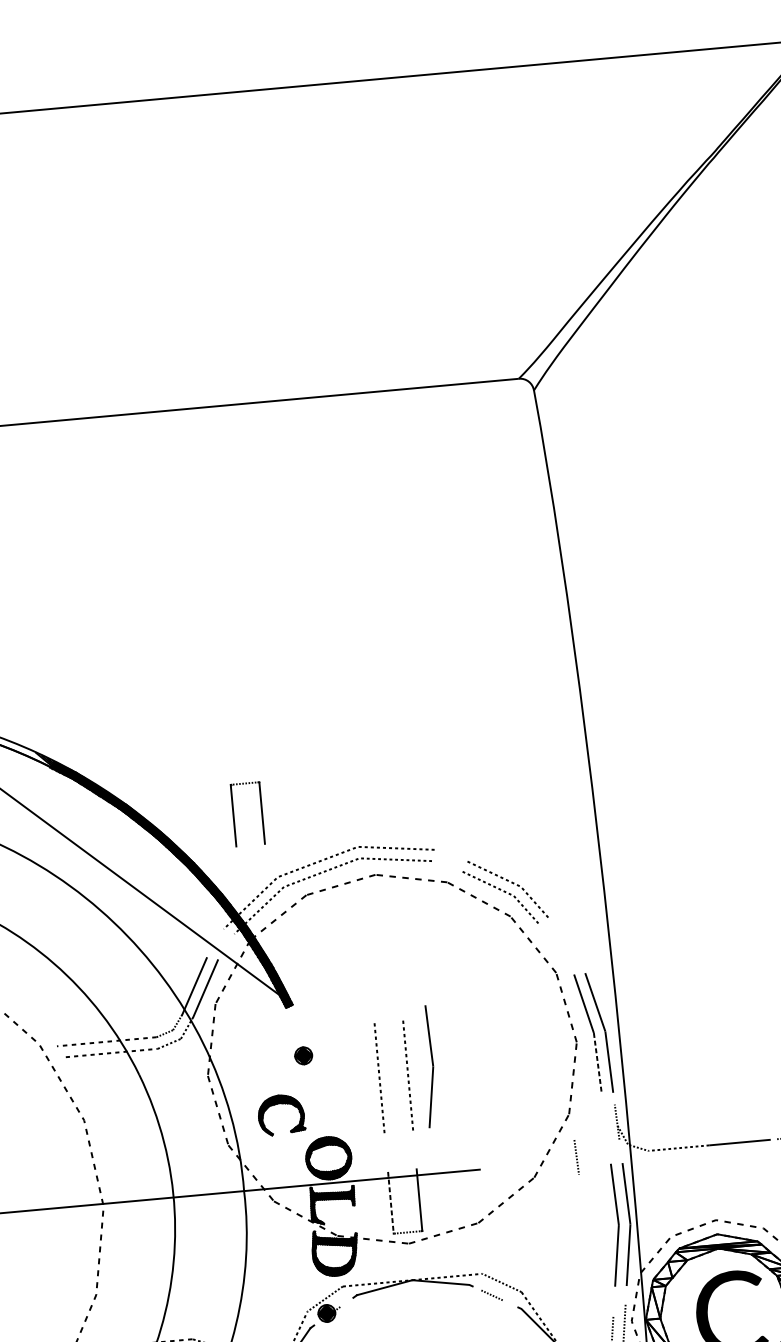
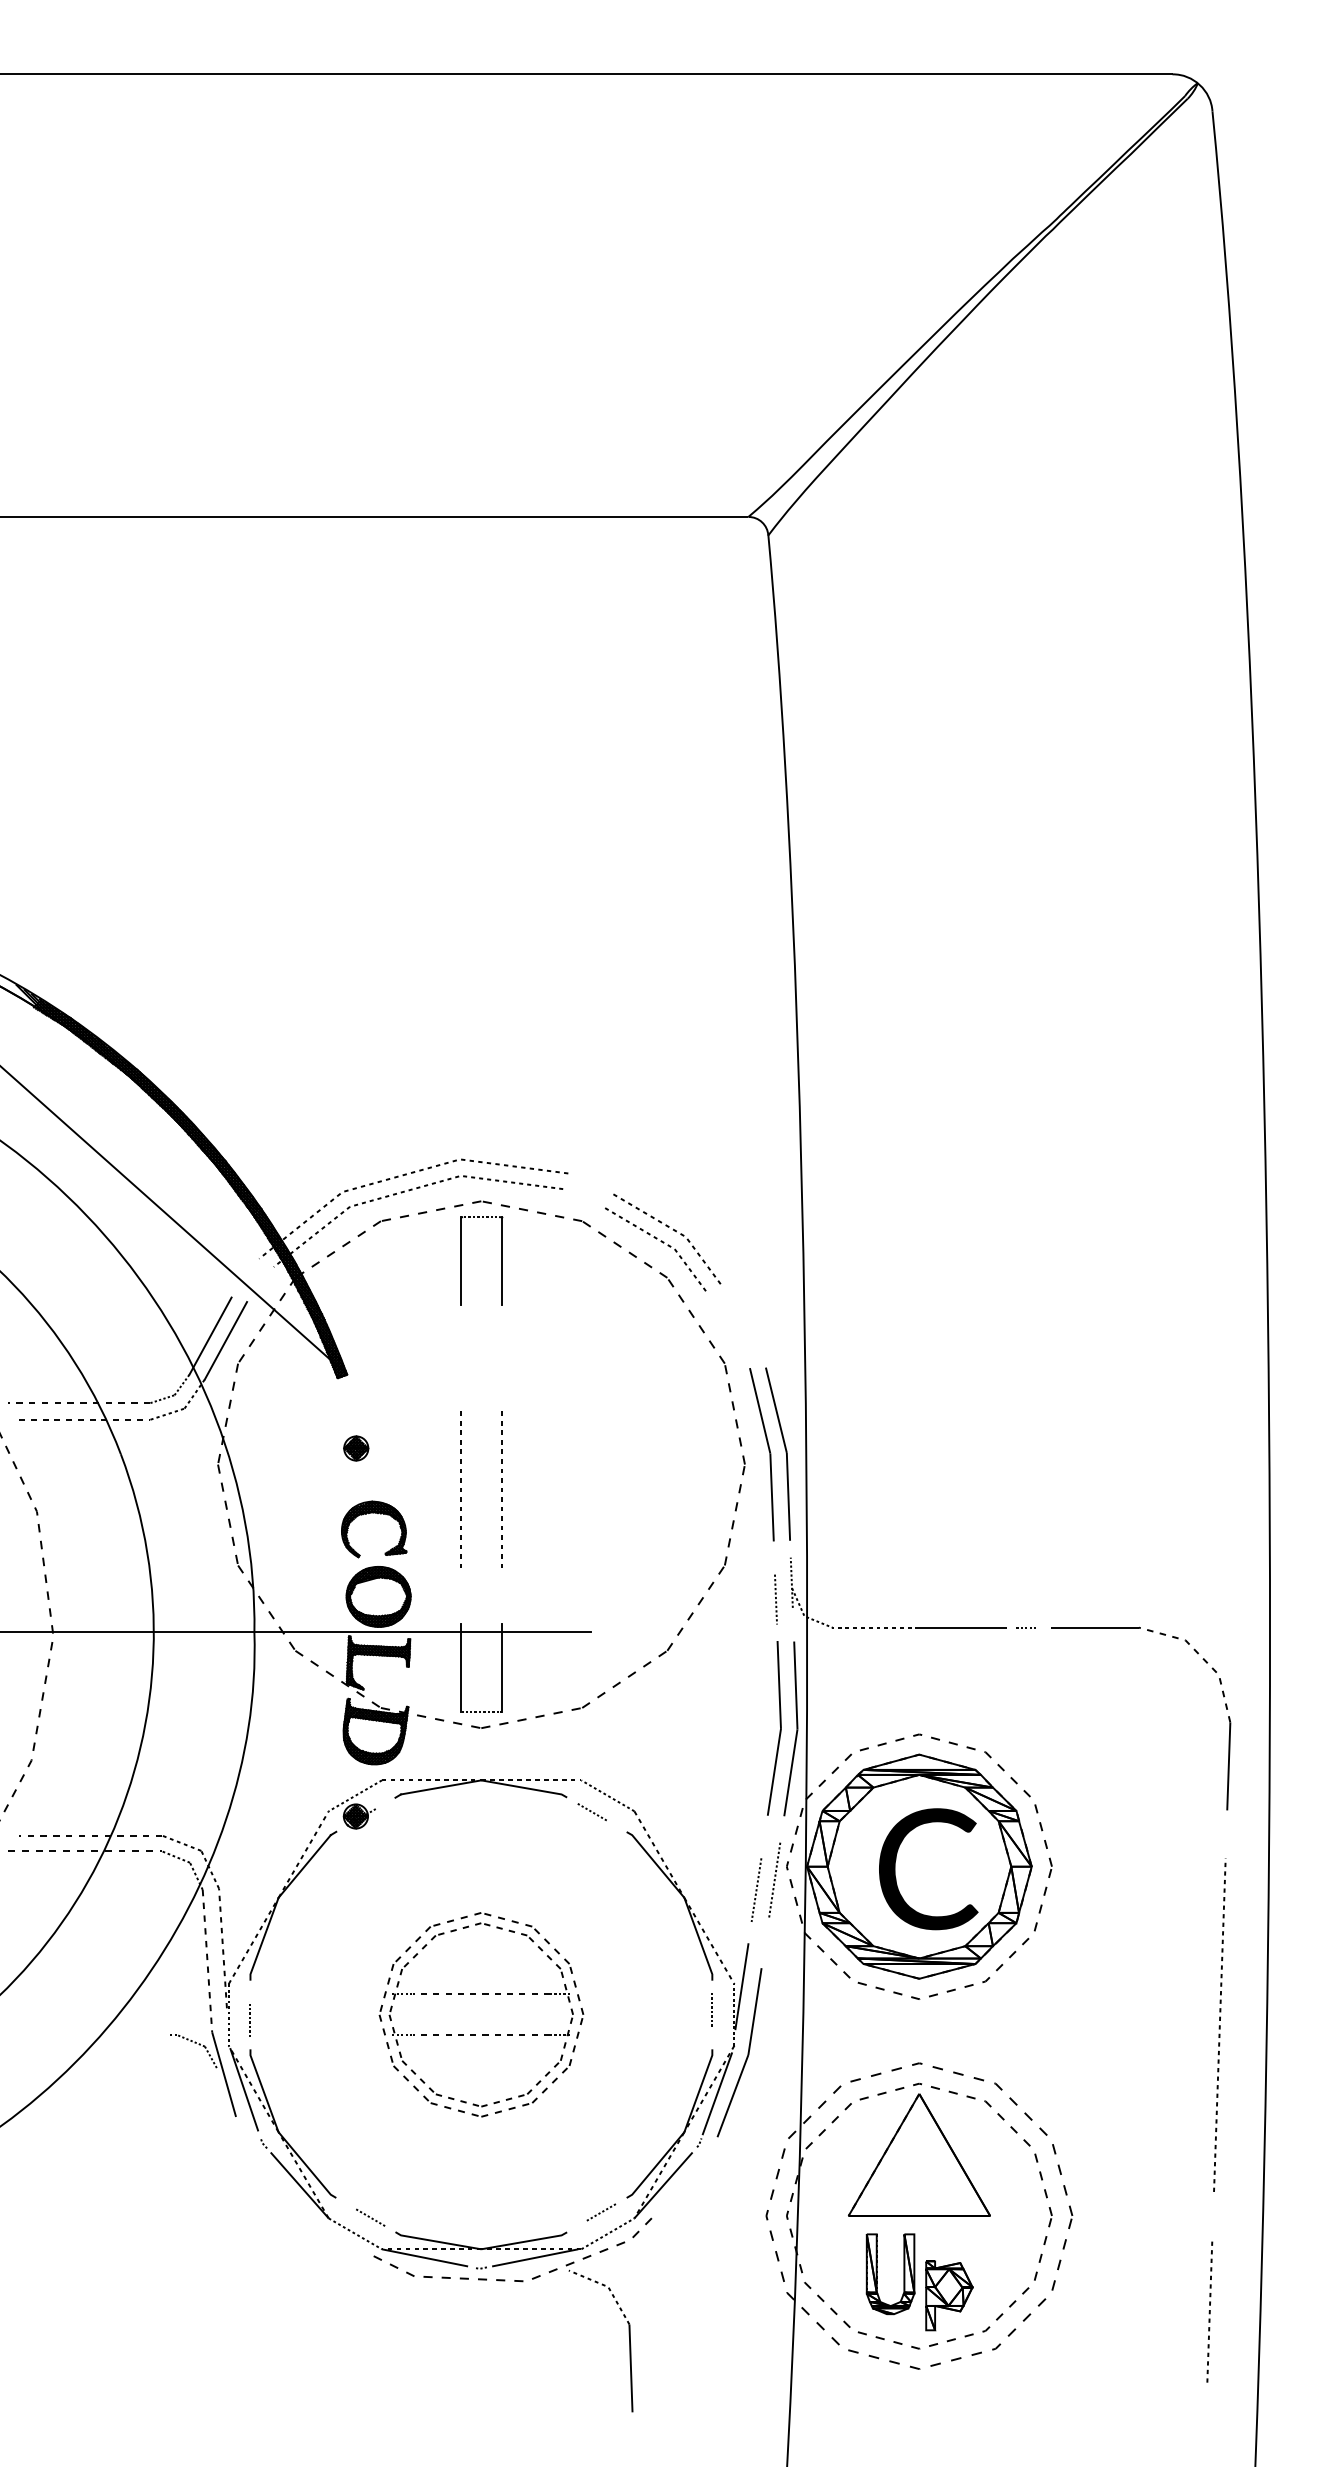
part: (233, 815) -> (461, 1260), moved
line: (598, 1063) -> (772, 1497), dashed -> solid
part: (428, 1066) -> (531, 1479), removed
part: (280, 1103) -> (374, 1513), moved
line: (576, 1157) -> (775, 1599), moved
line: (390, 1202) -> (460, 1667), dashed -> solid

